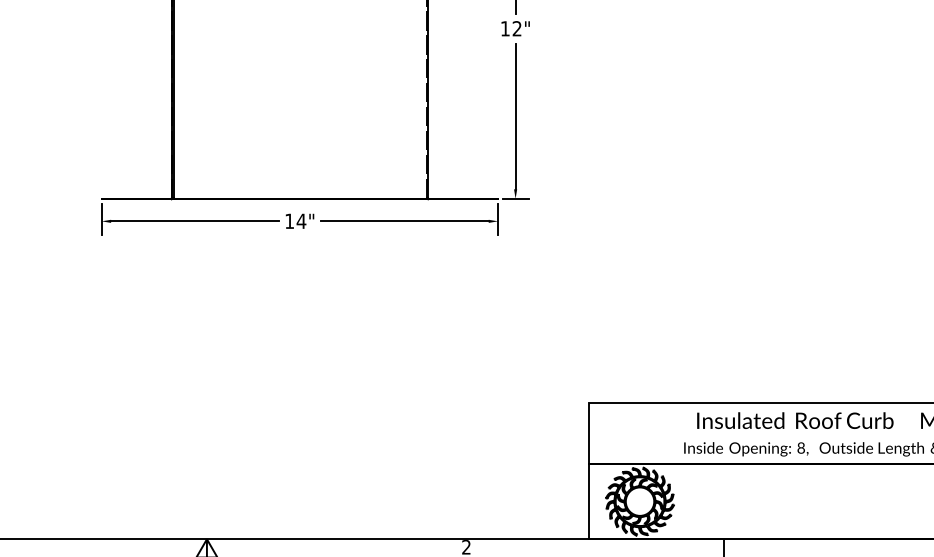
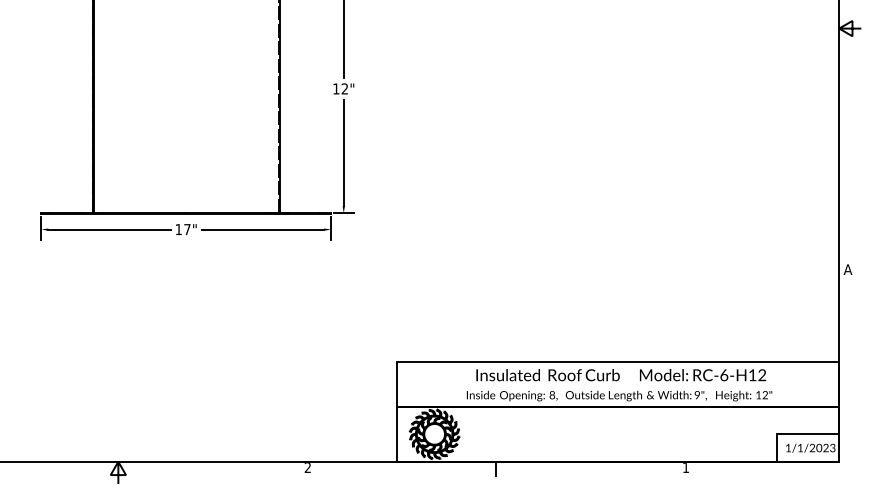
text: (300, 221) -> (186, 229), 14" -> 17"

